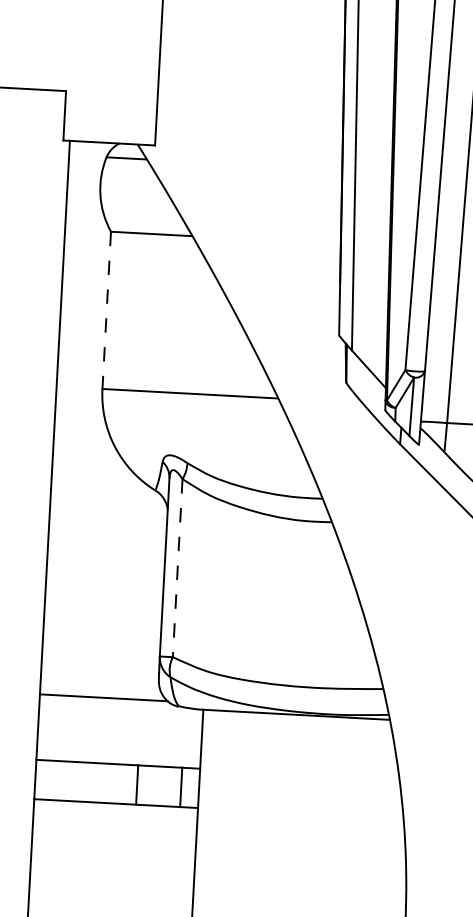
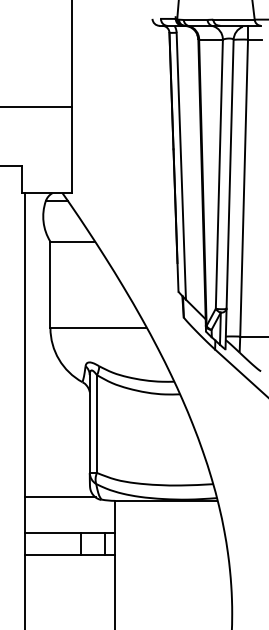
line: (106, 311) -> (50, 285), dashed -> solid
line: (176, 568) -> (96, 424), dashed -> solid

